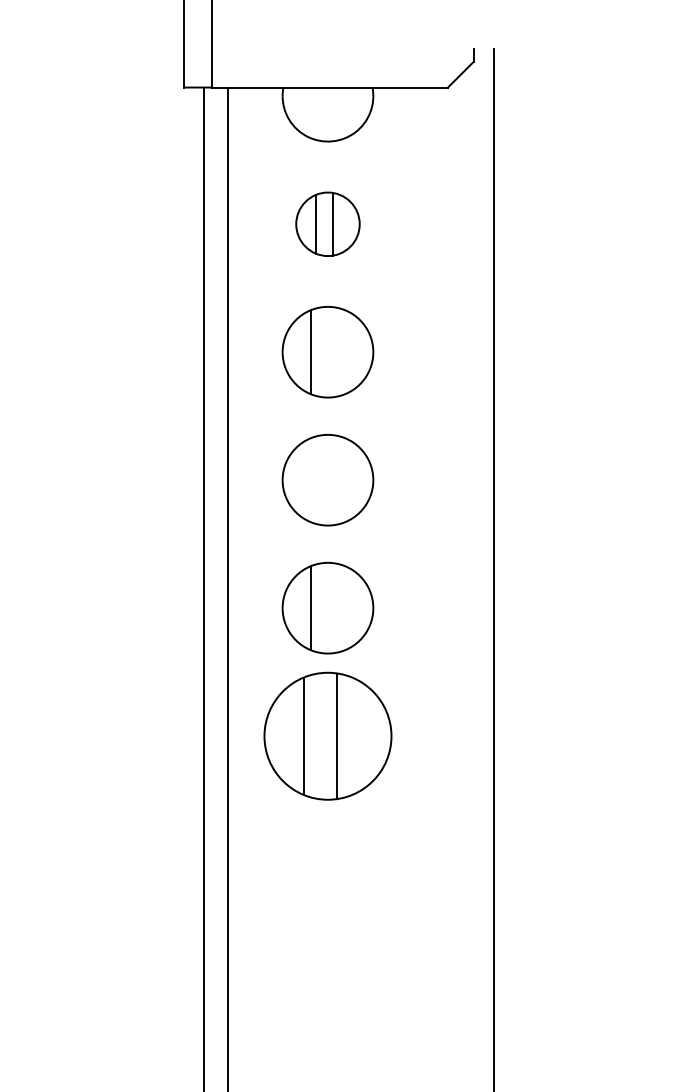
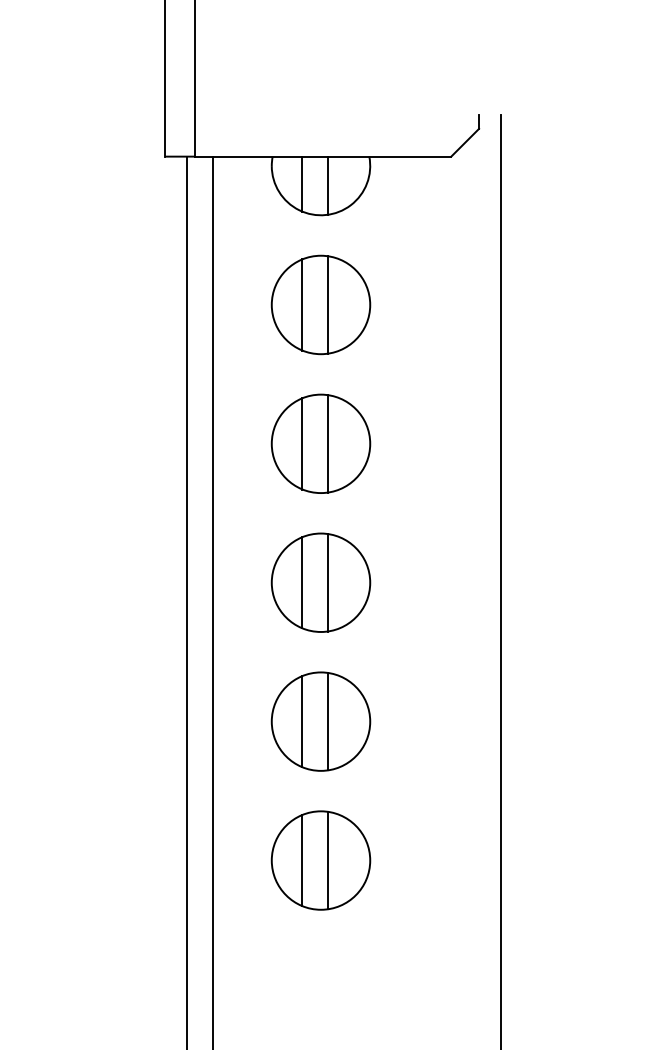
line: (310, 112) -> (302, 183), added
line: (334, 114) -> (328, 185), added
part: (327, 224) -> (320, 305), size x1.43
line: (334, 352) -> (328, 444), added
line: (310, 480) -> (302, 583), added
line: (334, 480) -> (328, 583), added
line: (334, 608) -> (328, 721), added
part: (327, 735) -> (320, 859), size x0.71

